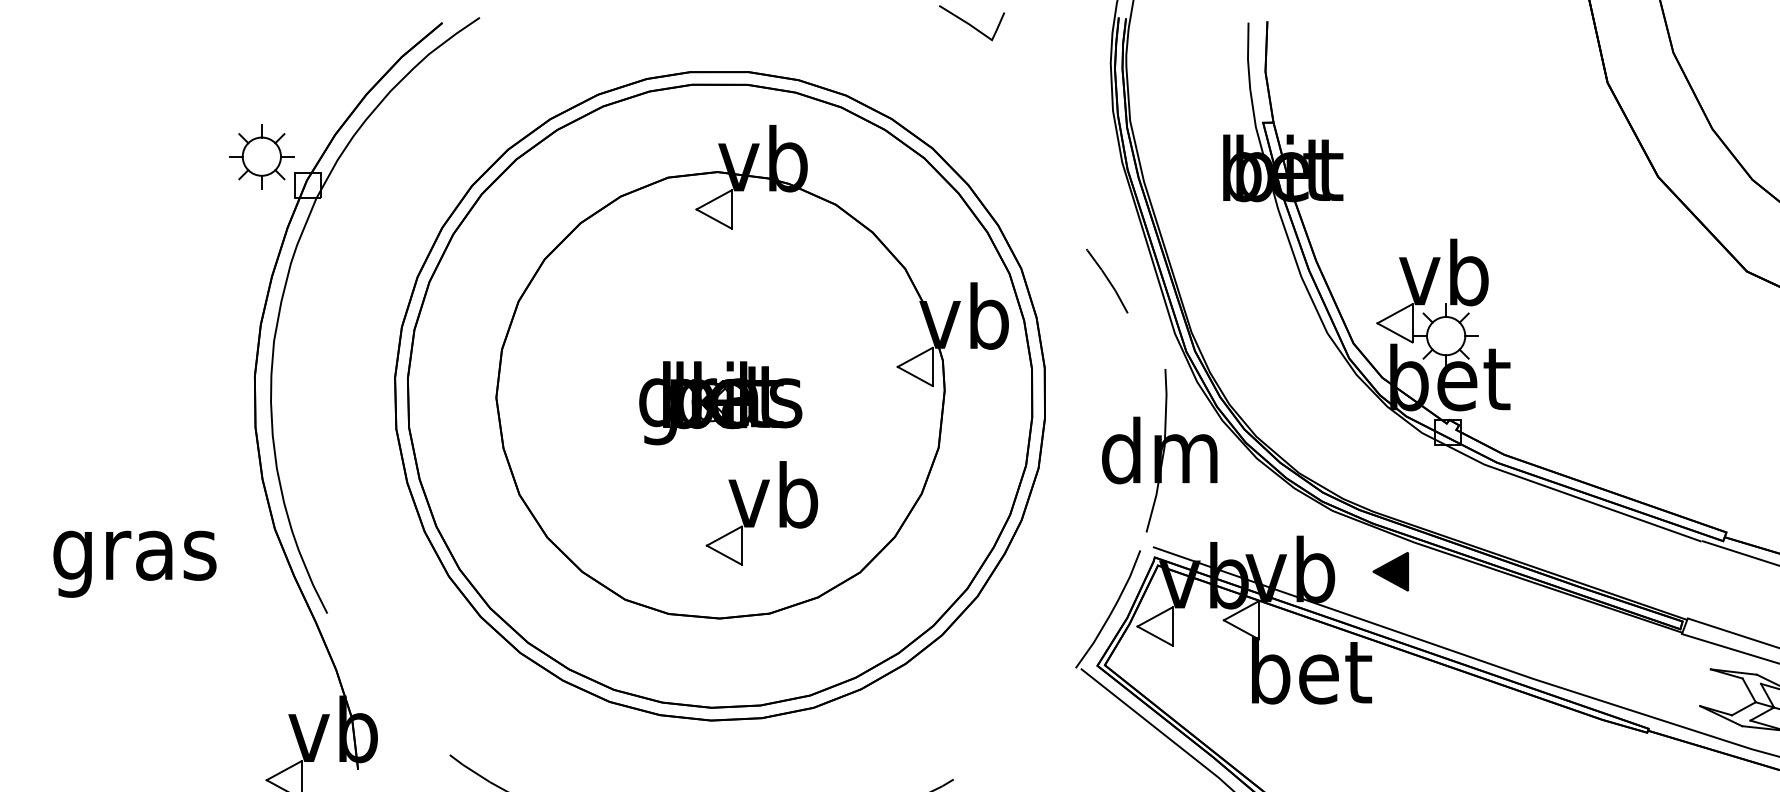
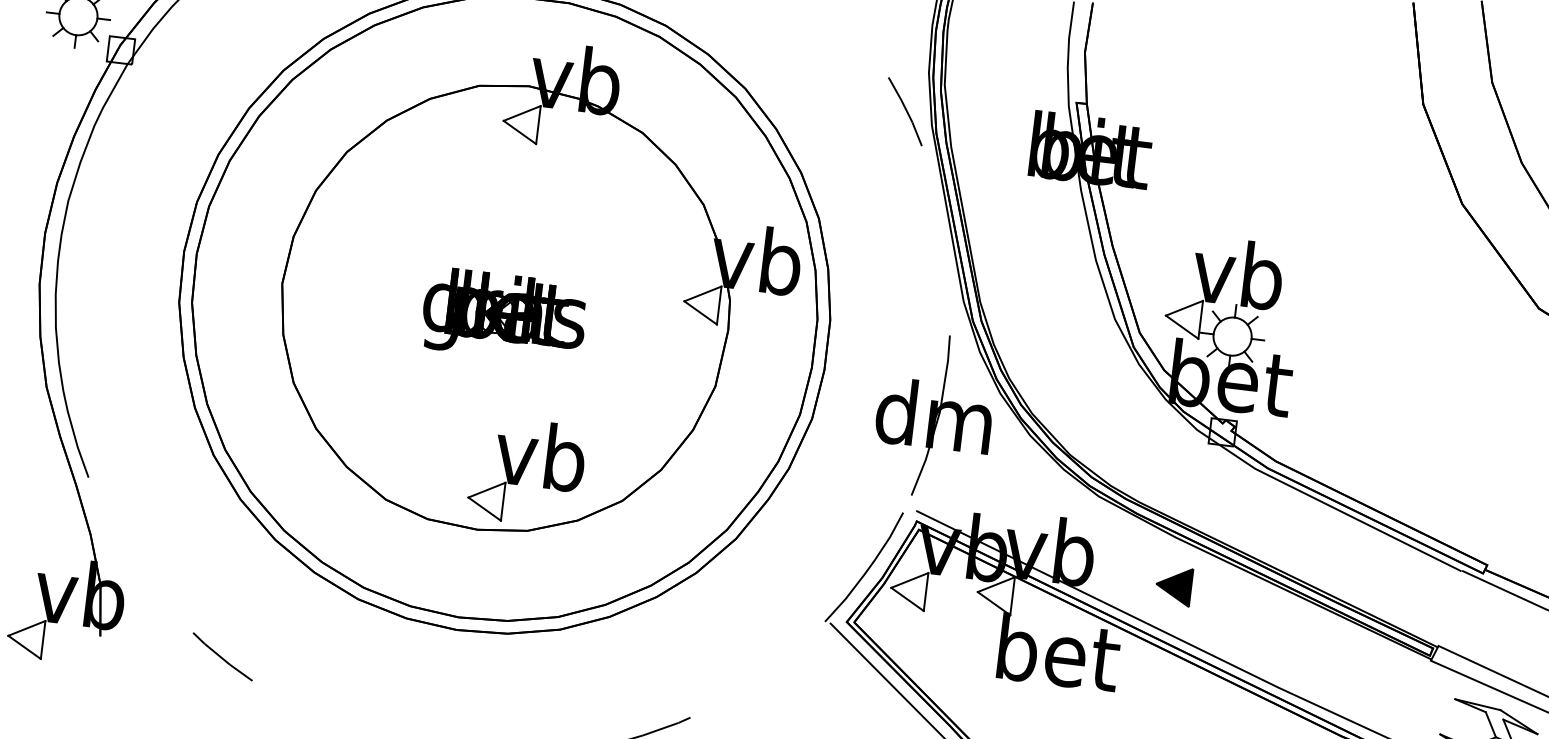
curve: (1107, 280) -> (905, 111), moved
part: (761, 513) -> (526, 472), moved
part: (1390, 571) -> (1173, 585), moved

